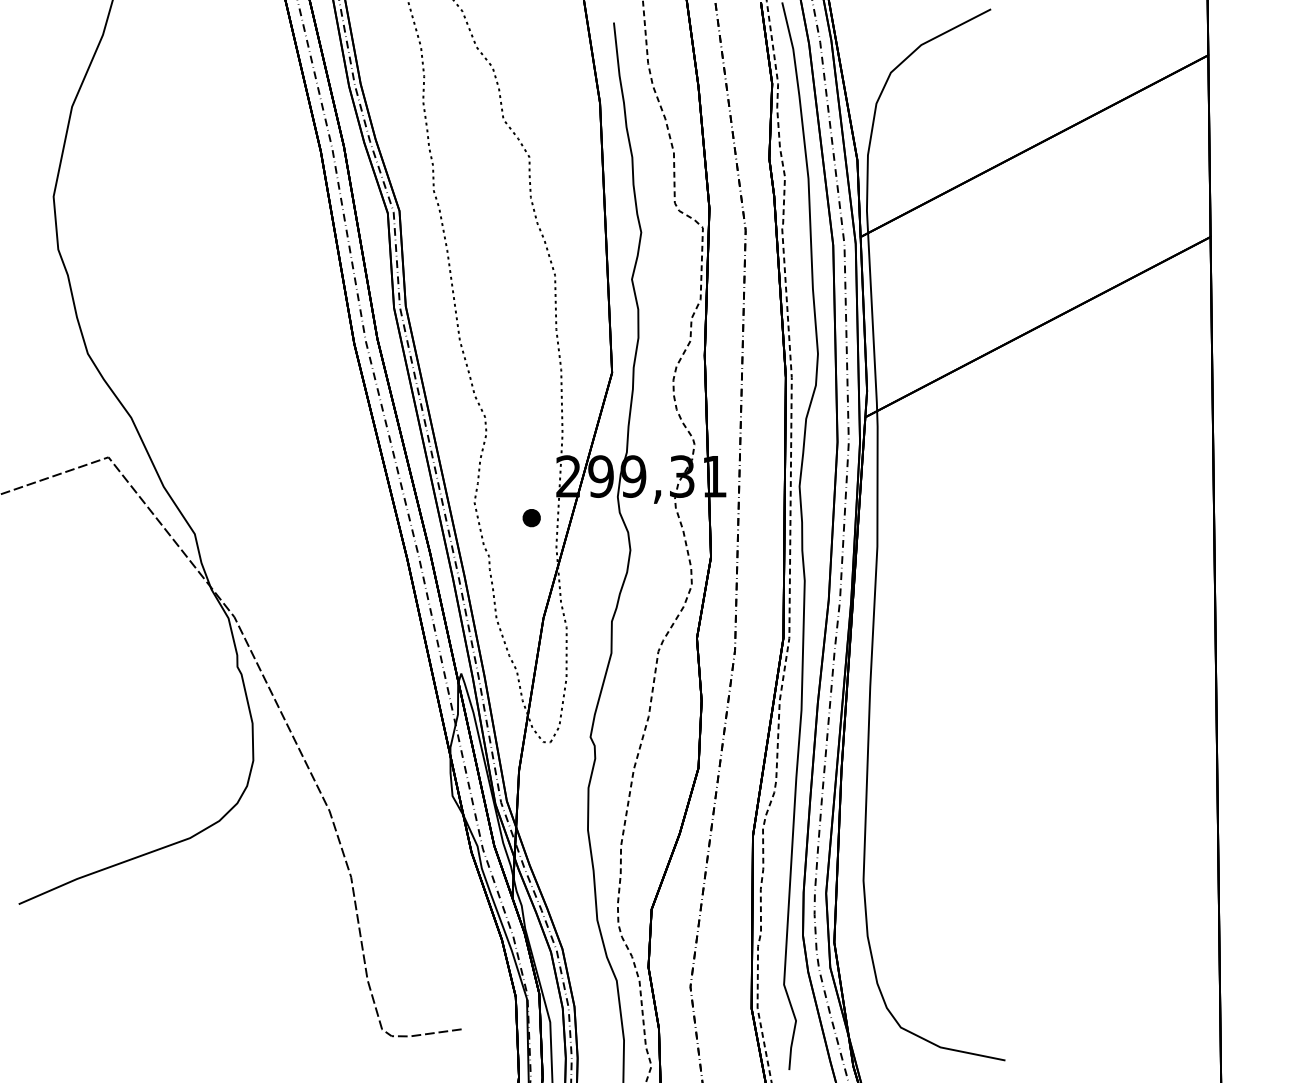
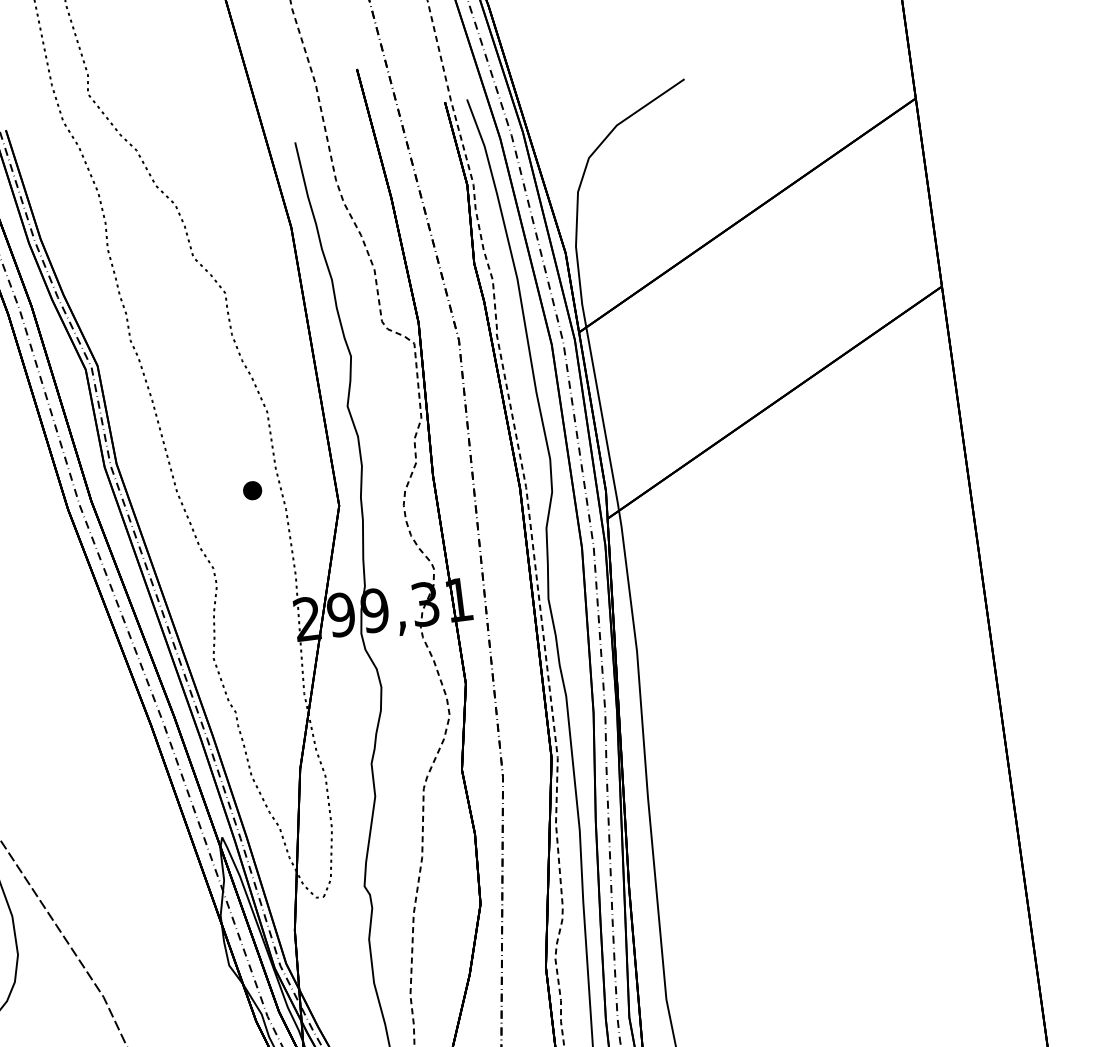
part: (531, 518) -> (252, 491), moved

